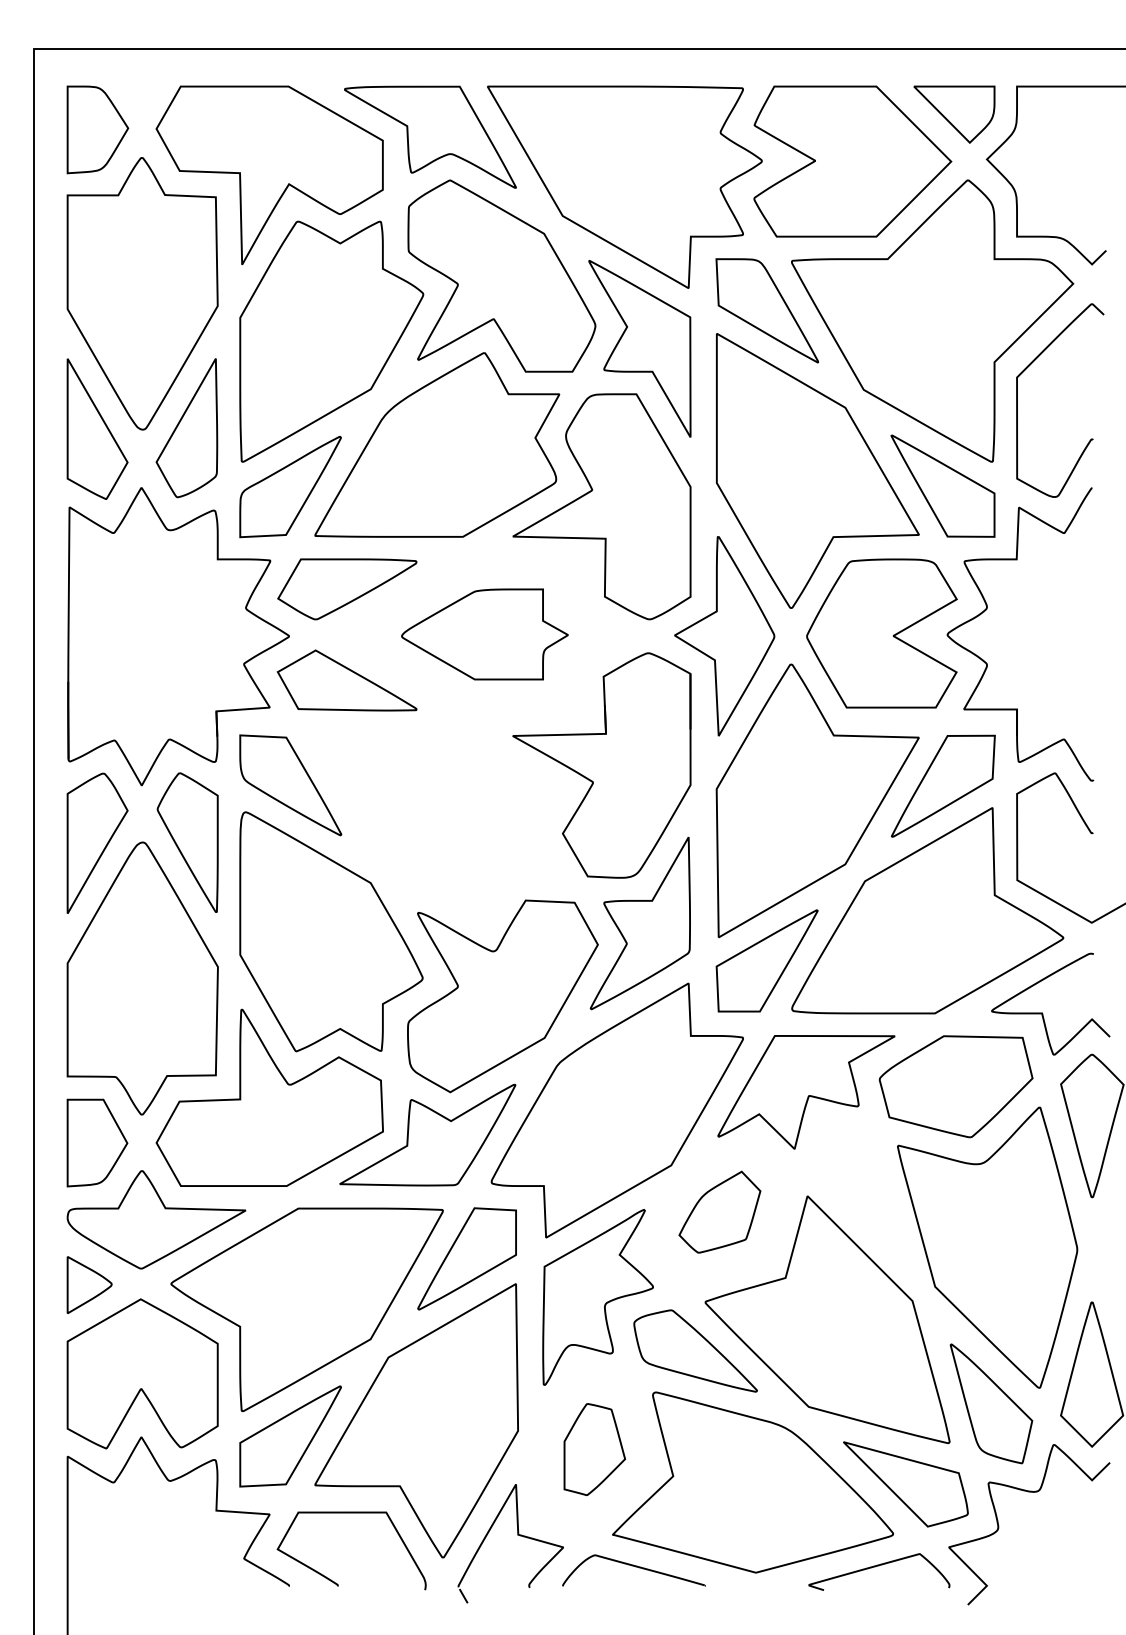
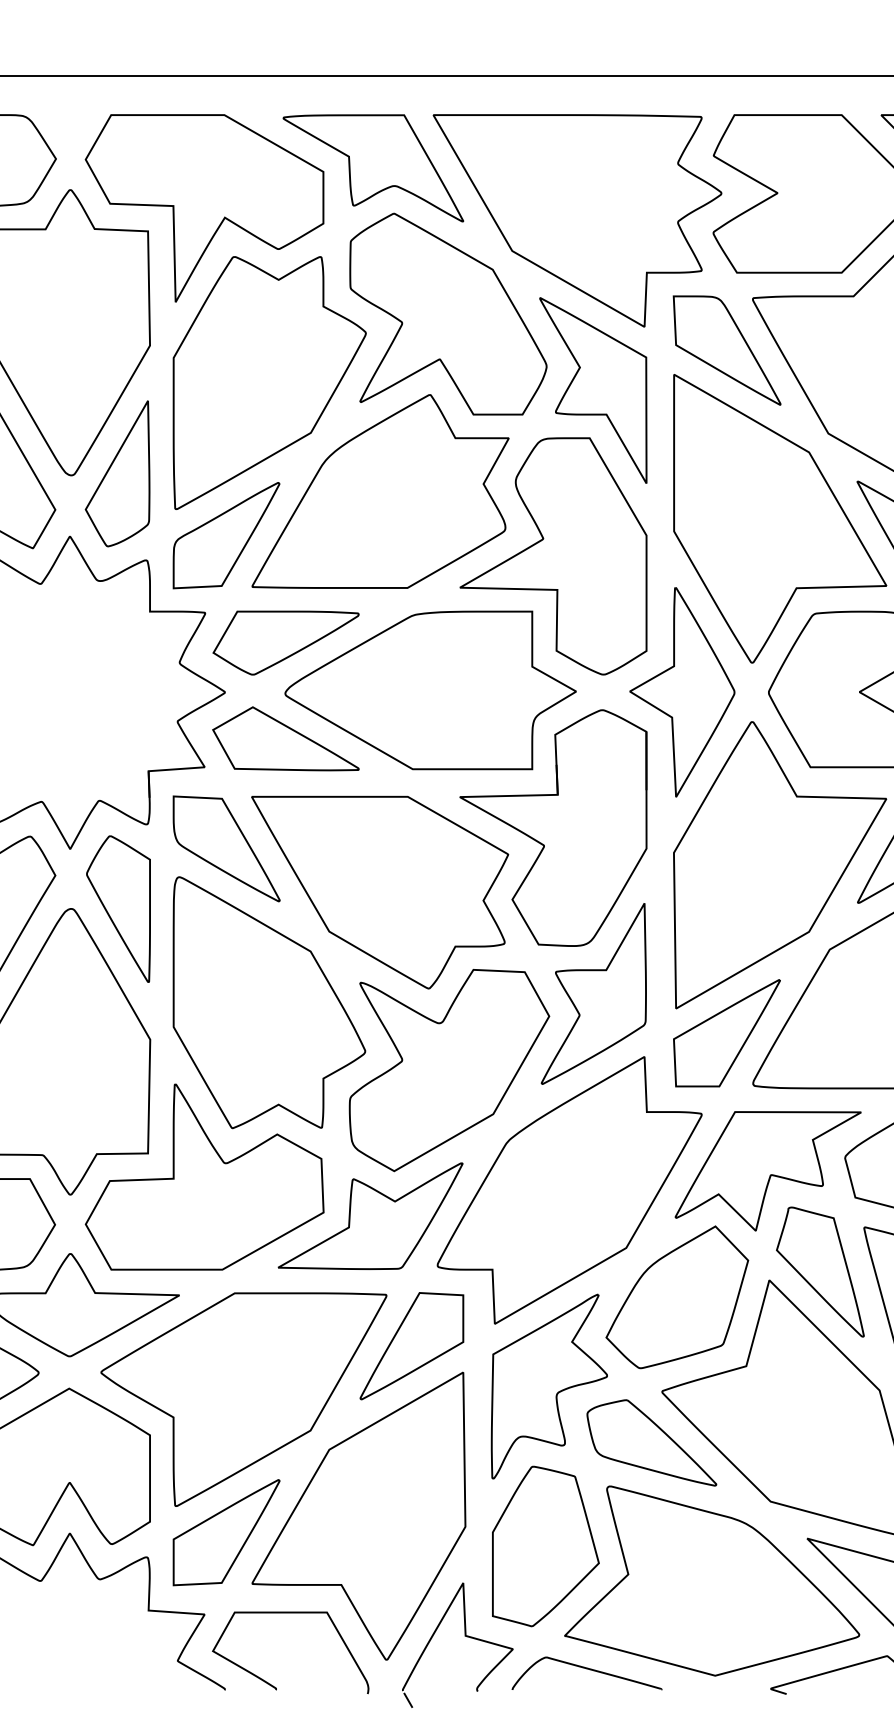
part: (484, 634) -> (430, 690), size x1.67
part: (436, 826) -> (379, 892), added
part: (855, 1188) -> (819, 1272), added
part: (719, 1211) -> (676, 1296), size x1.67
part: (594, 1449) -> (545, 1546), size x1.67

